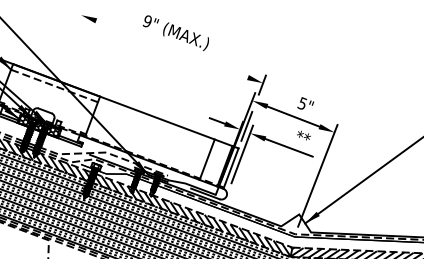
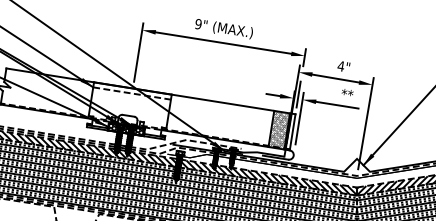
line: (71, 40) -> (138, 52), added
line: (172, 48) -> (223, 42), added
text: (301, 103) -> (340, 66), 5" -> 4"
hatch: (216, 162) -> (279, 129), added

